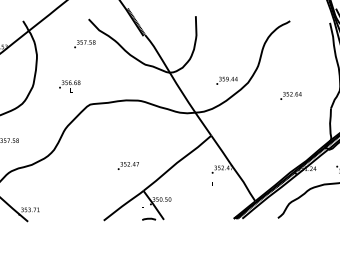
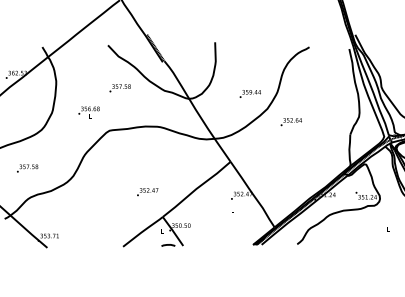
text: (84, 44) -> (119, 88), moved
text: (226, 80) -> (249, 93), moved
text: (290, 96) -> (290, 122), moved

